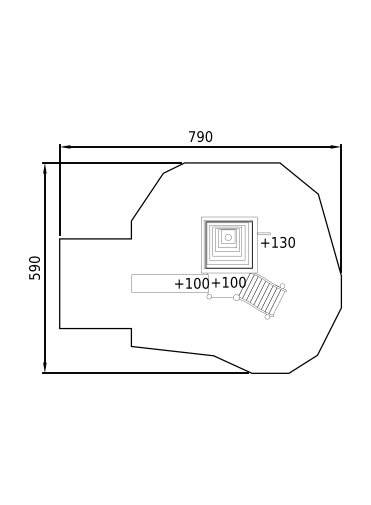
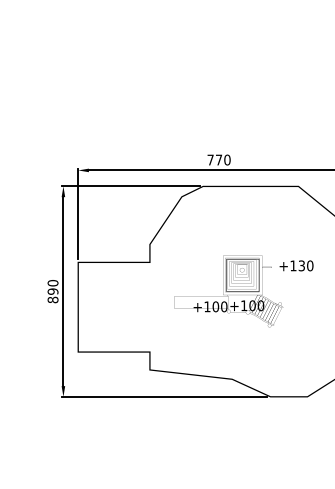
text: (200, 136) -> (219, 159), 790 -> 770
part: (212, 267) -> (231, 290), size x0.7
text: (34, 276) -> (53, 299), 590 -> 890

